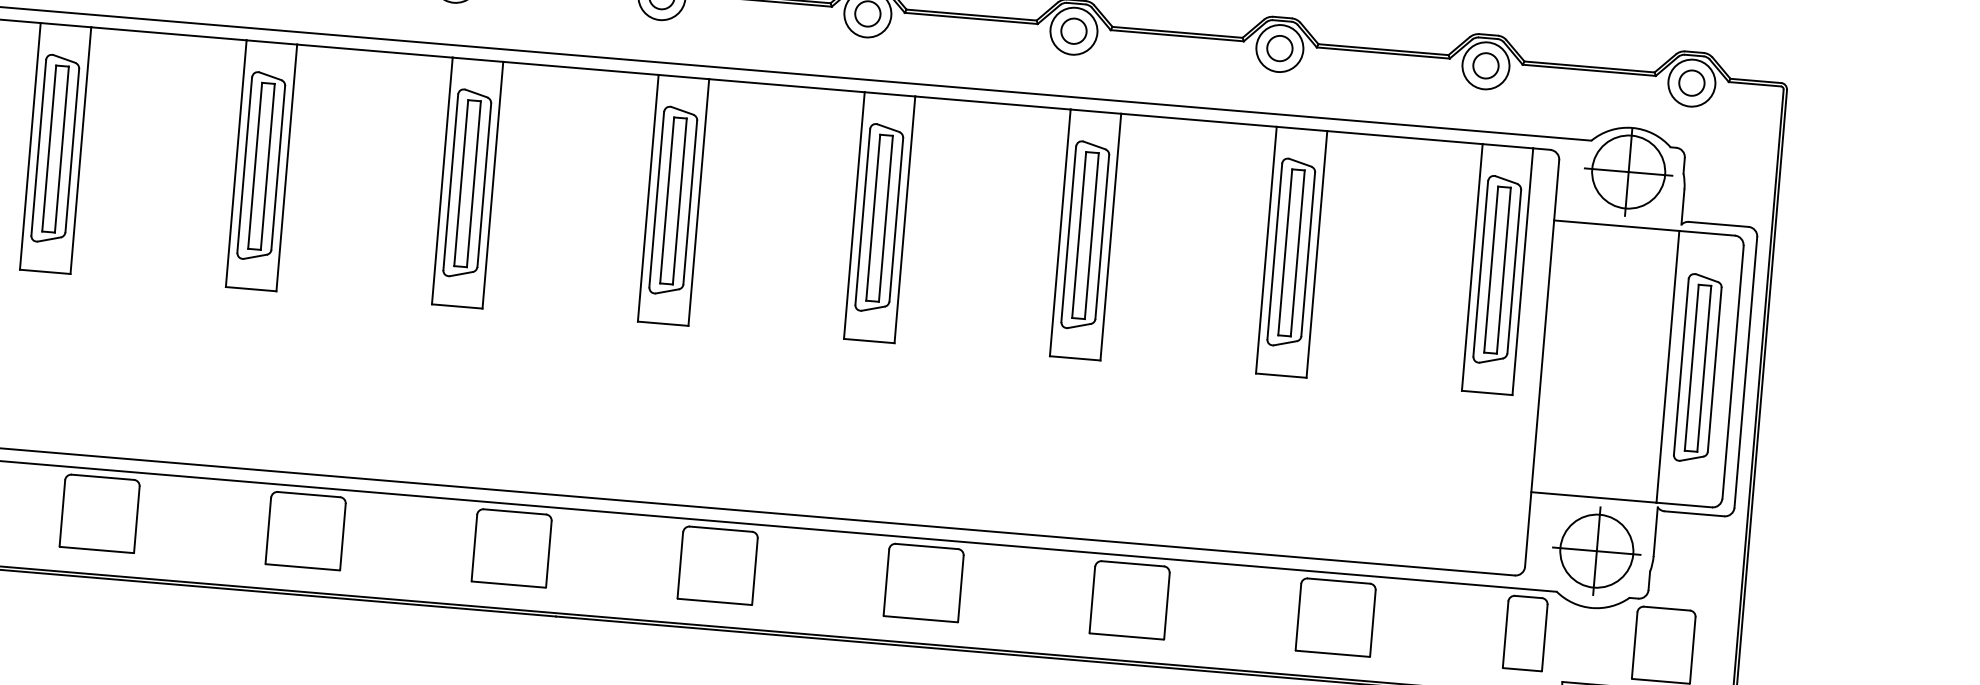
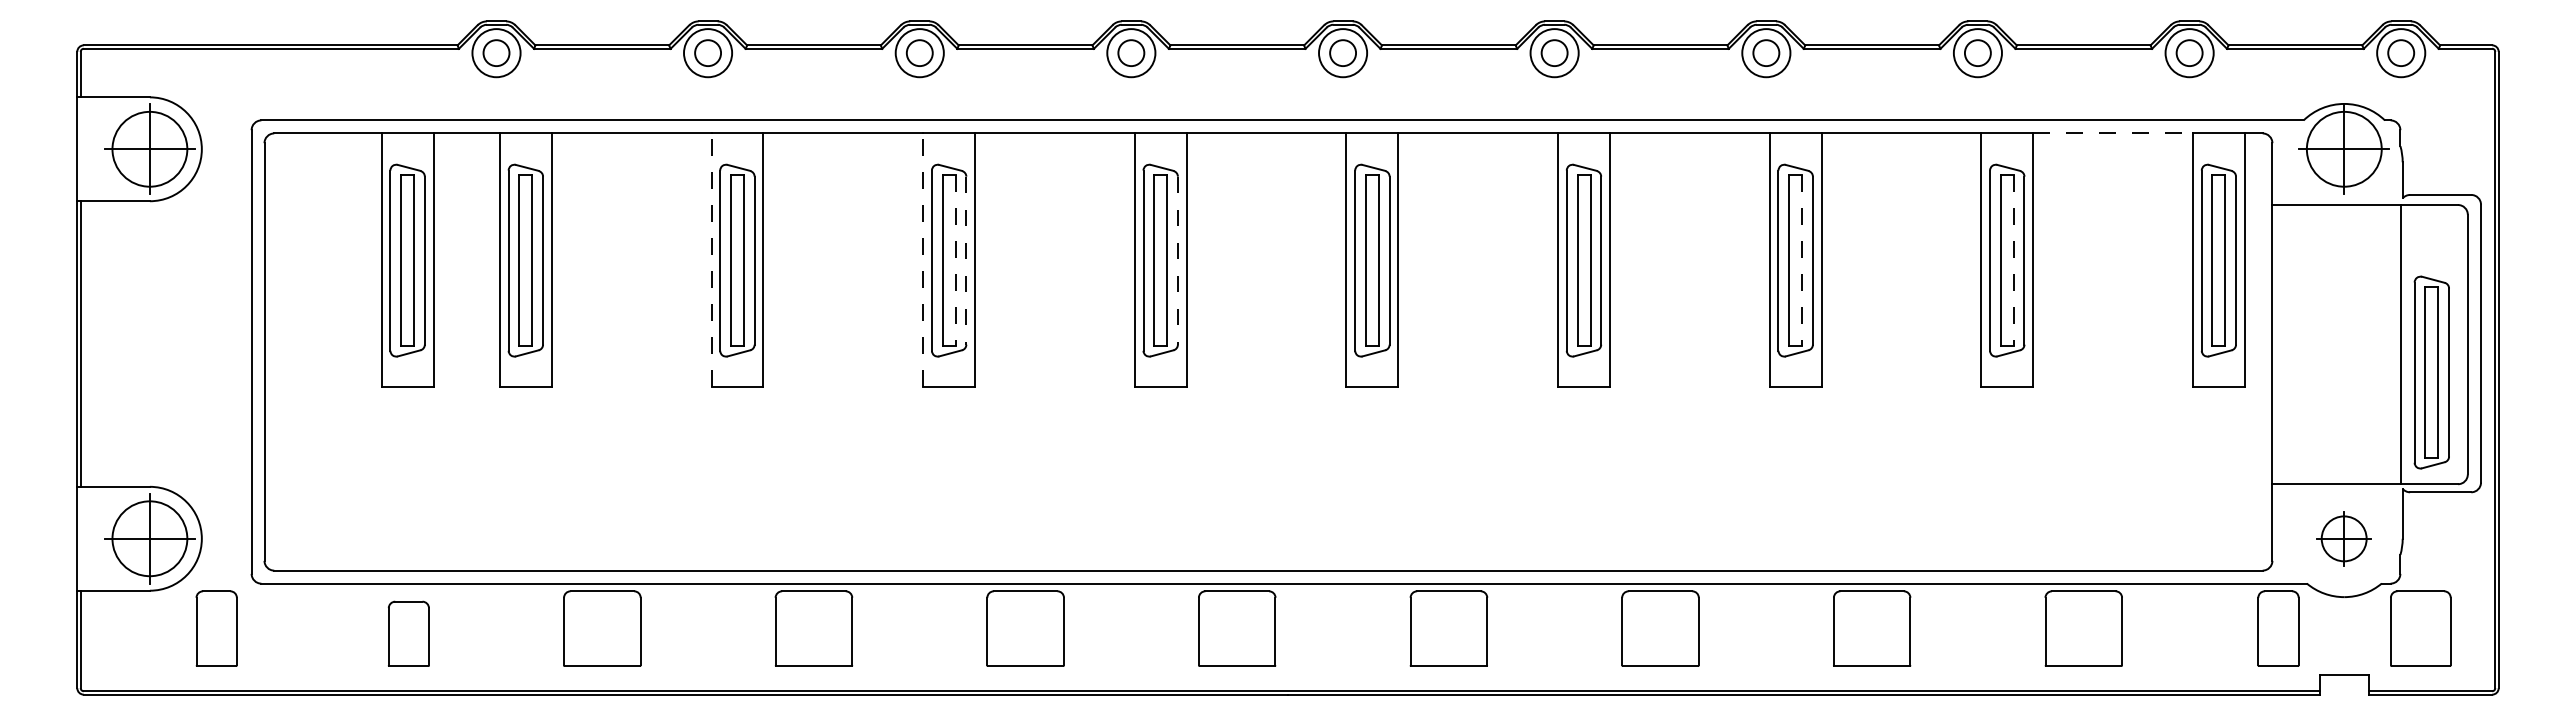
line: (1405, 137) -> (2113, 133), solid -> dashed
line: (30, 146) -> (711, 260), solid -> dashed
line: (236, 164) -> (923, 260), solid -> dashed
line: (267, 167) -> (955, 261), solid -> dashed
line: (278, 168) -> (966, 261), solid -> dashed
line: (484, 186) -> (1178, 261), solid -> dashed
line: (1092, 237) -> (1802, 261), solid -> dashed
line: (1297, 254) -> (2013, 261), solid -> dashed
part: (1697, 368) -> (2431, 372), moved
part: (1596, 550) -> (2343, 538), size x0.6

